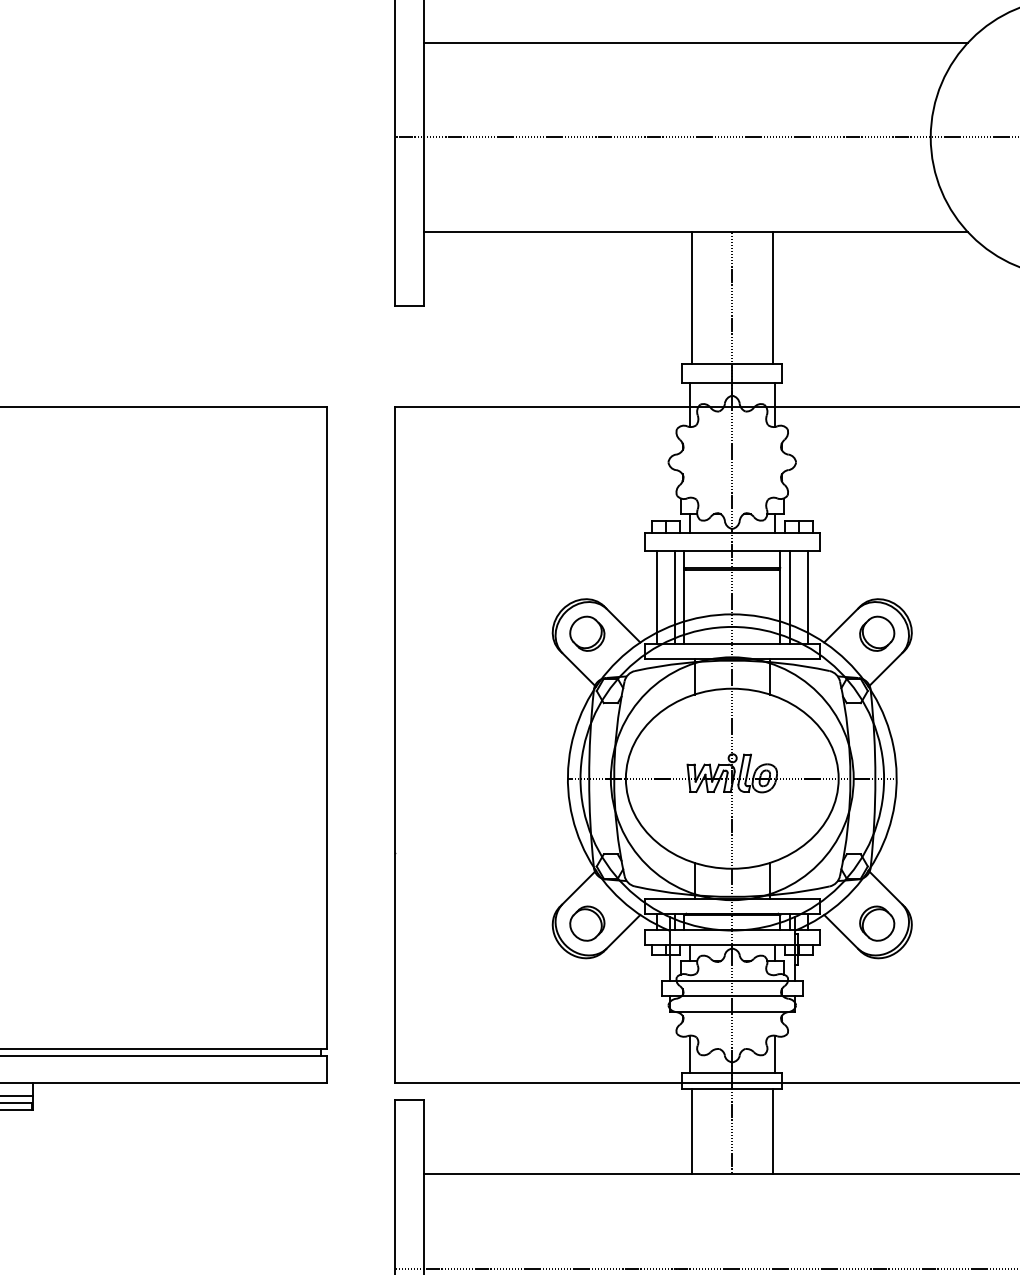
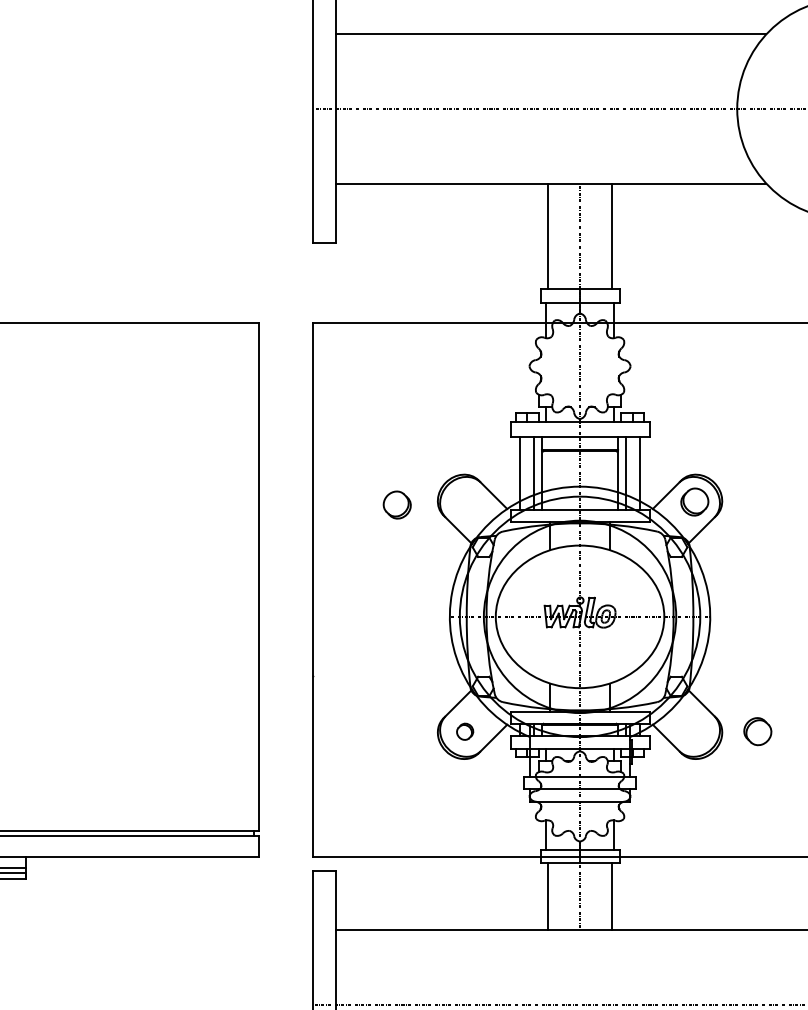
part: (586, 633) -> (396, 504), moved
part: (586, 923) -> (464, 731), size x0.6
part: (876, 923) -> (757, 731), moved

